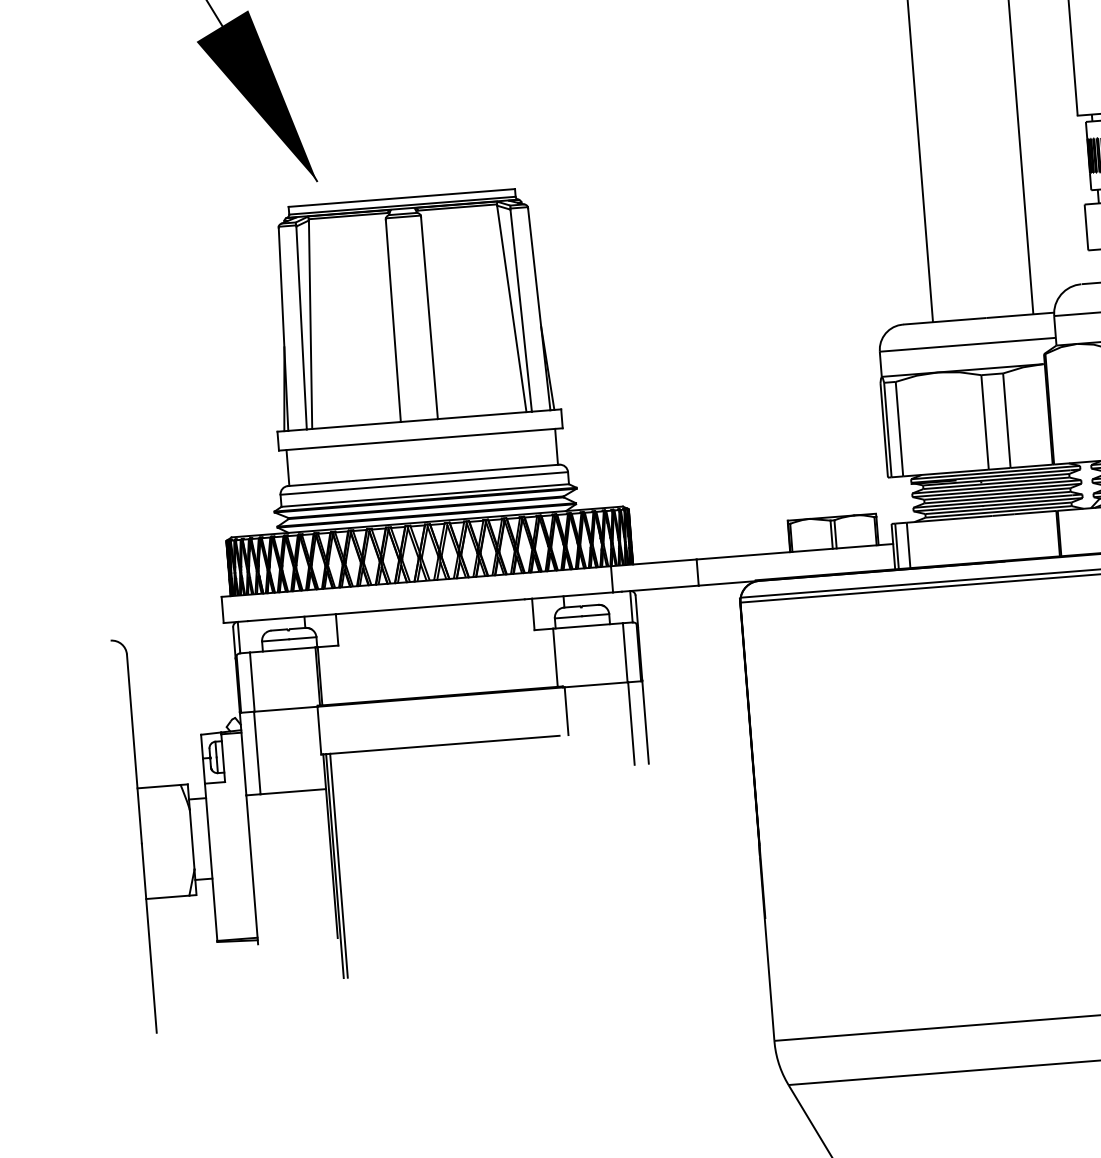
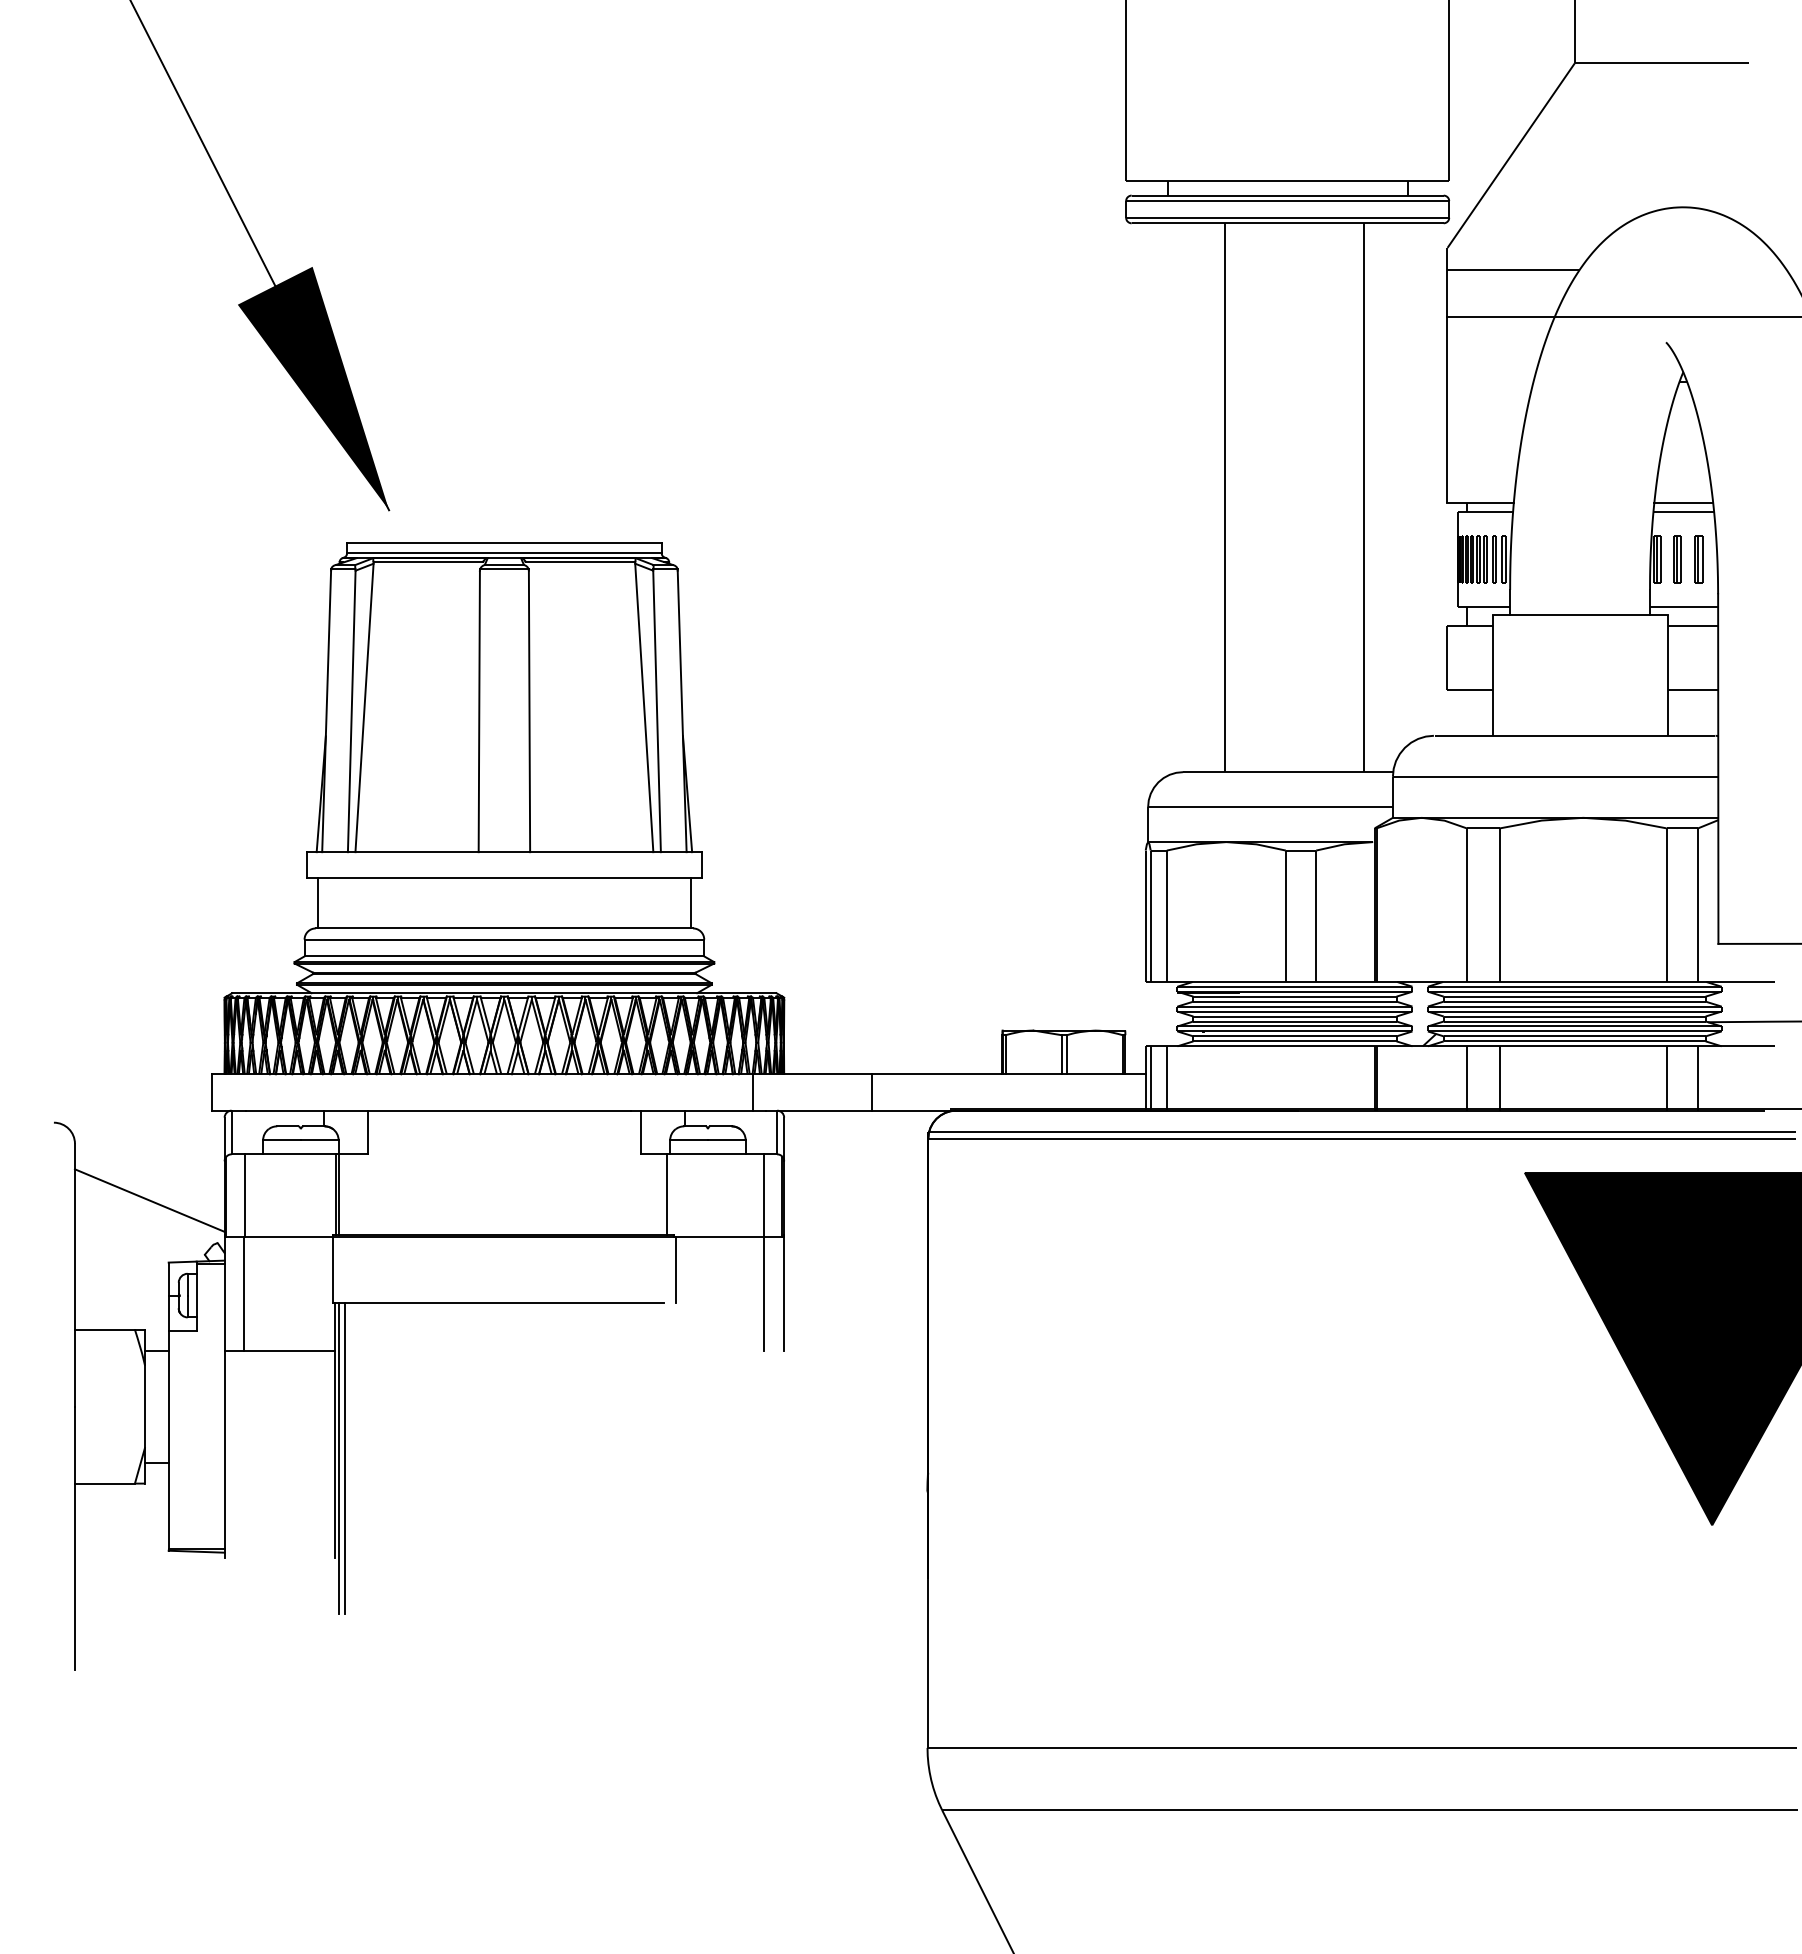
line: (183, 691) -> (149, 1200), added

